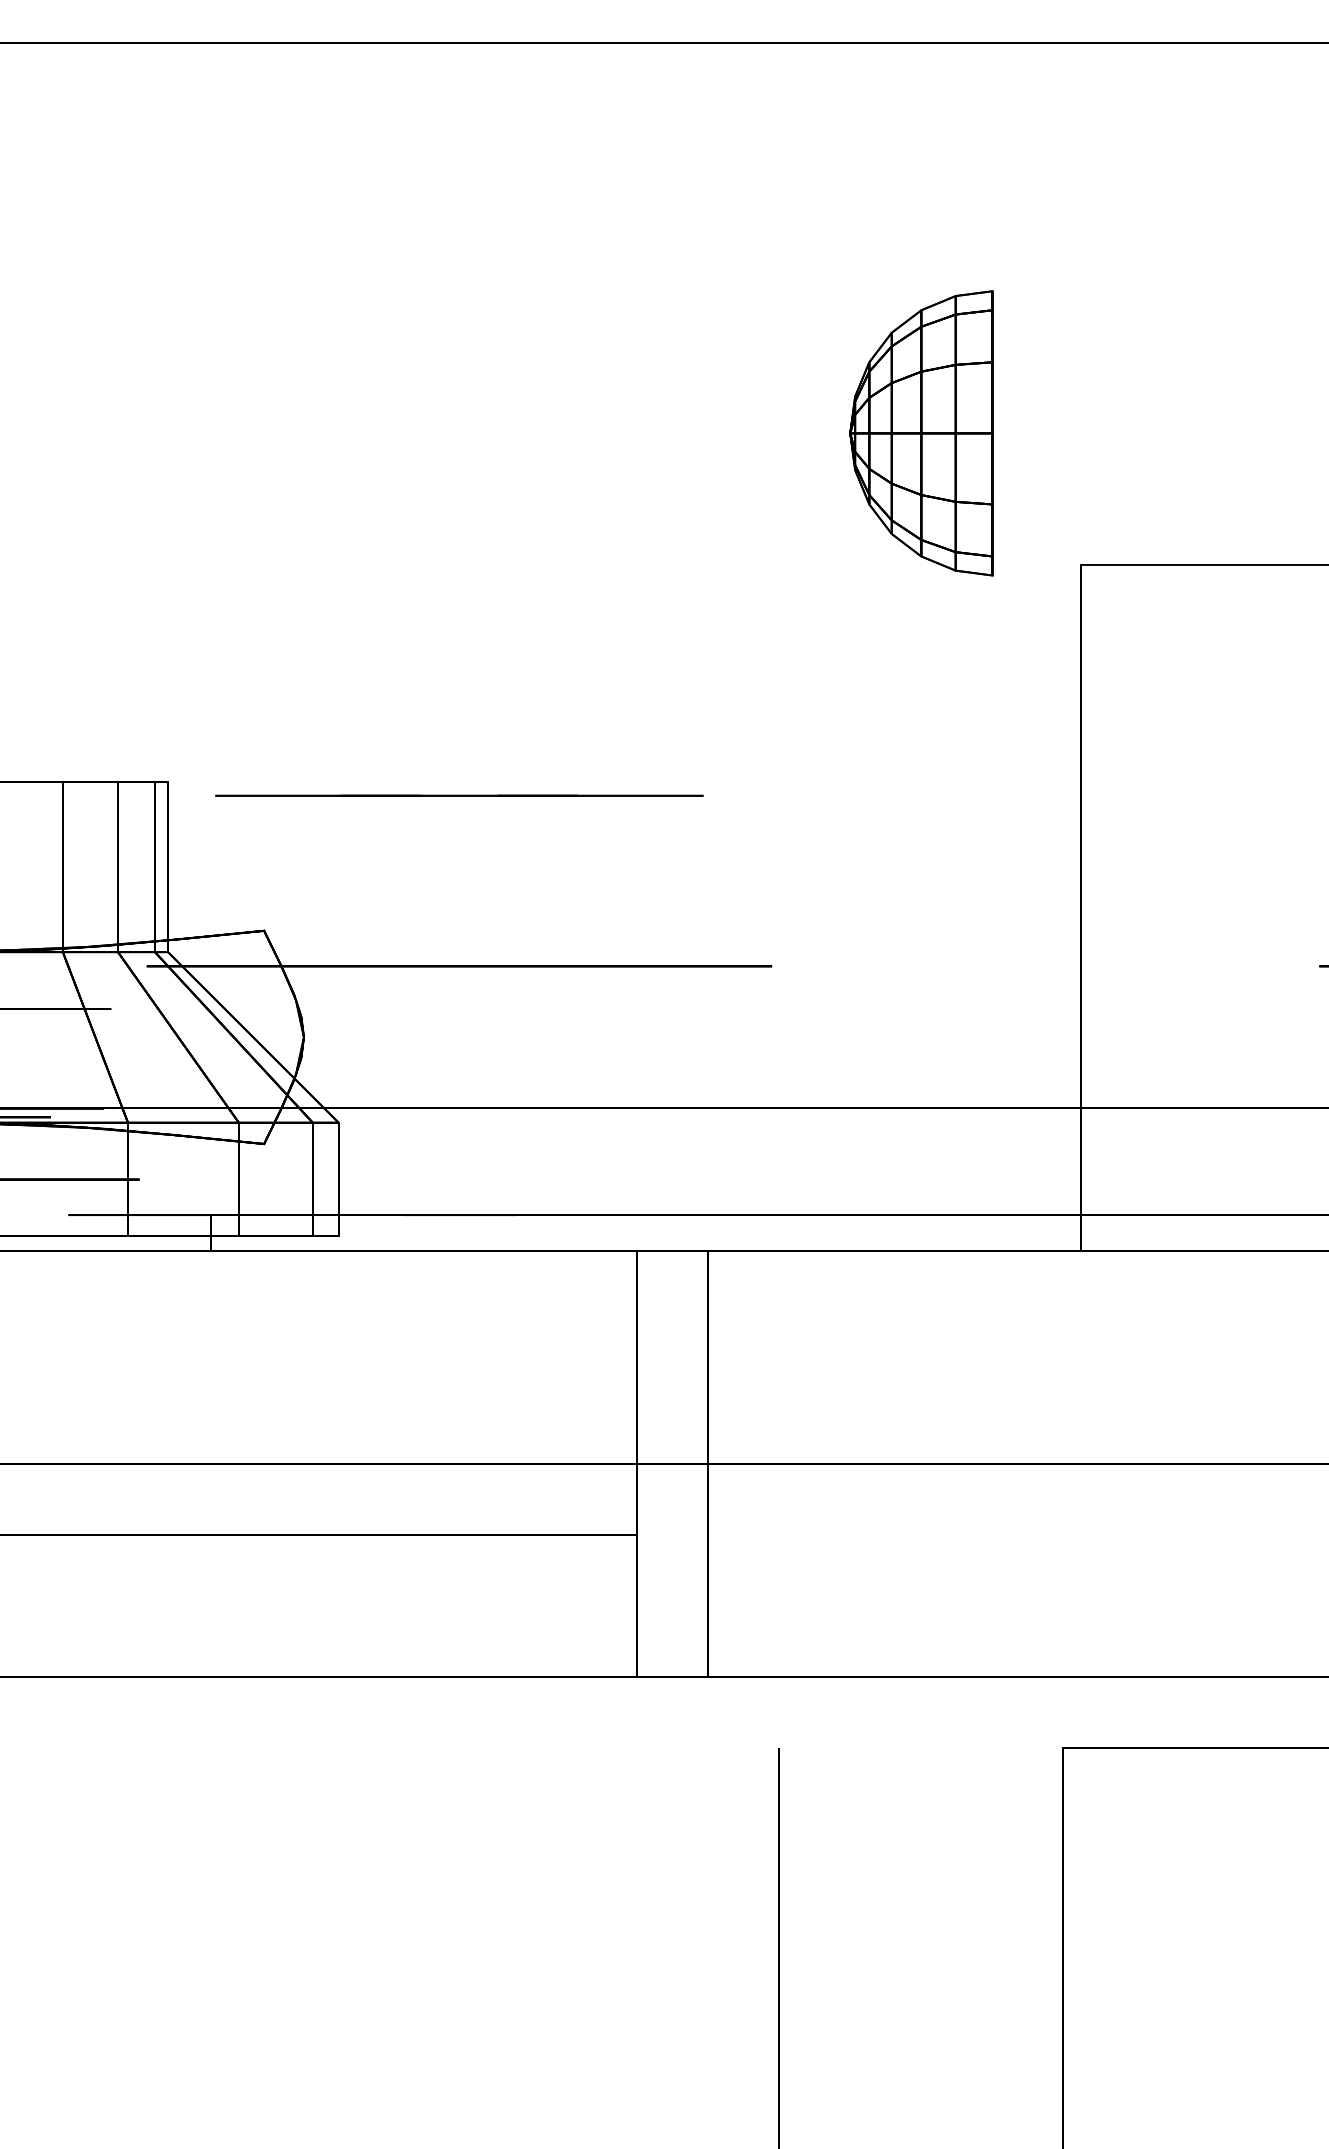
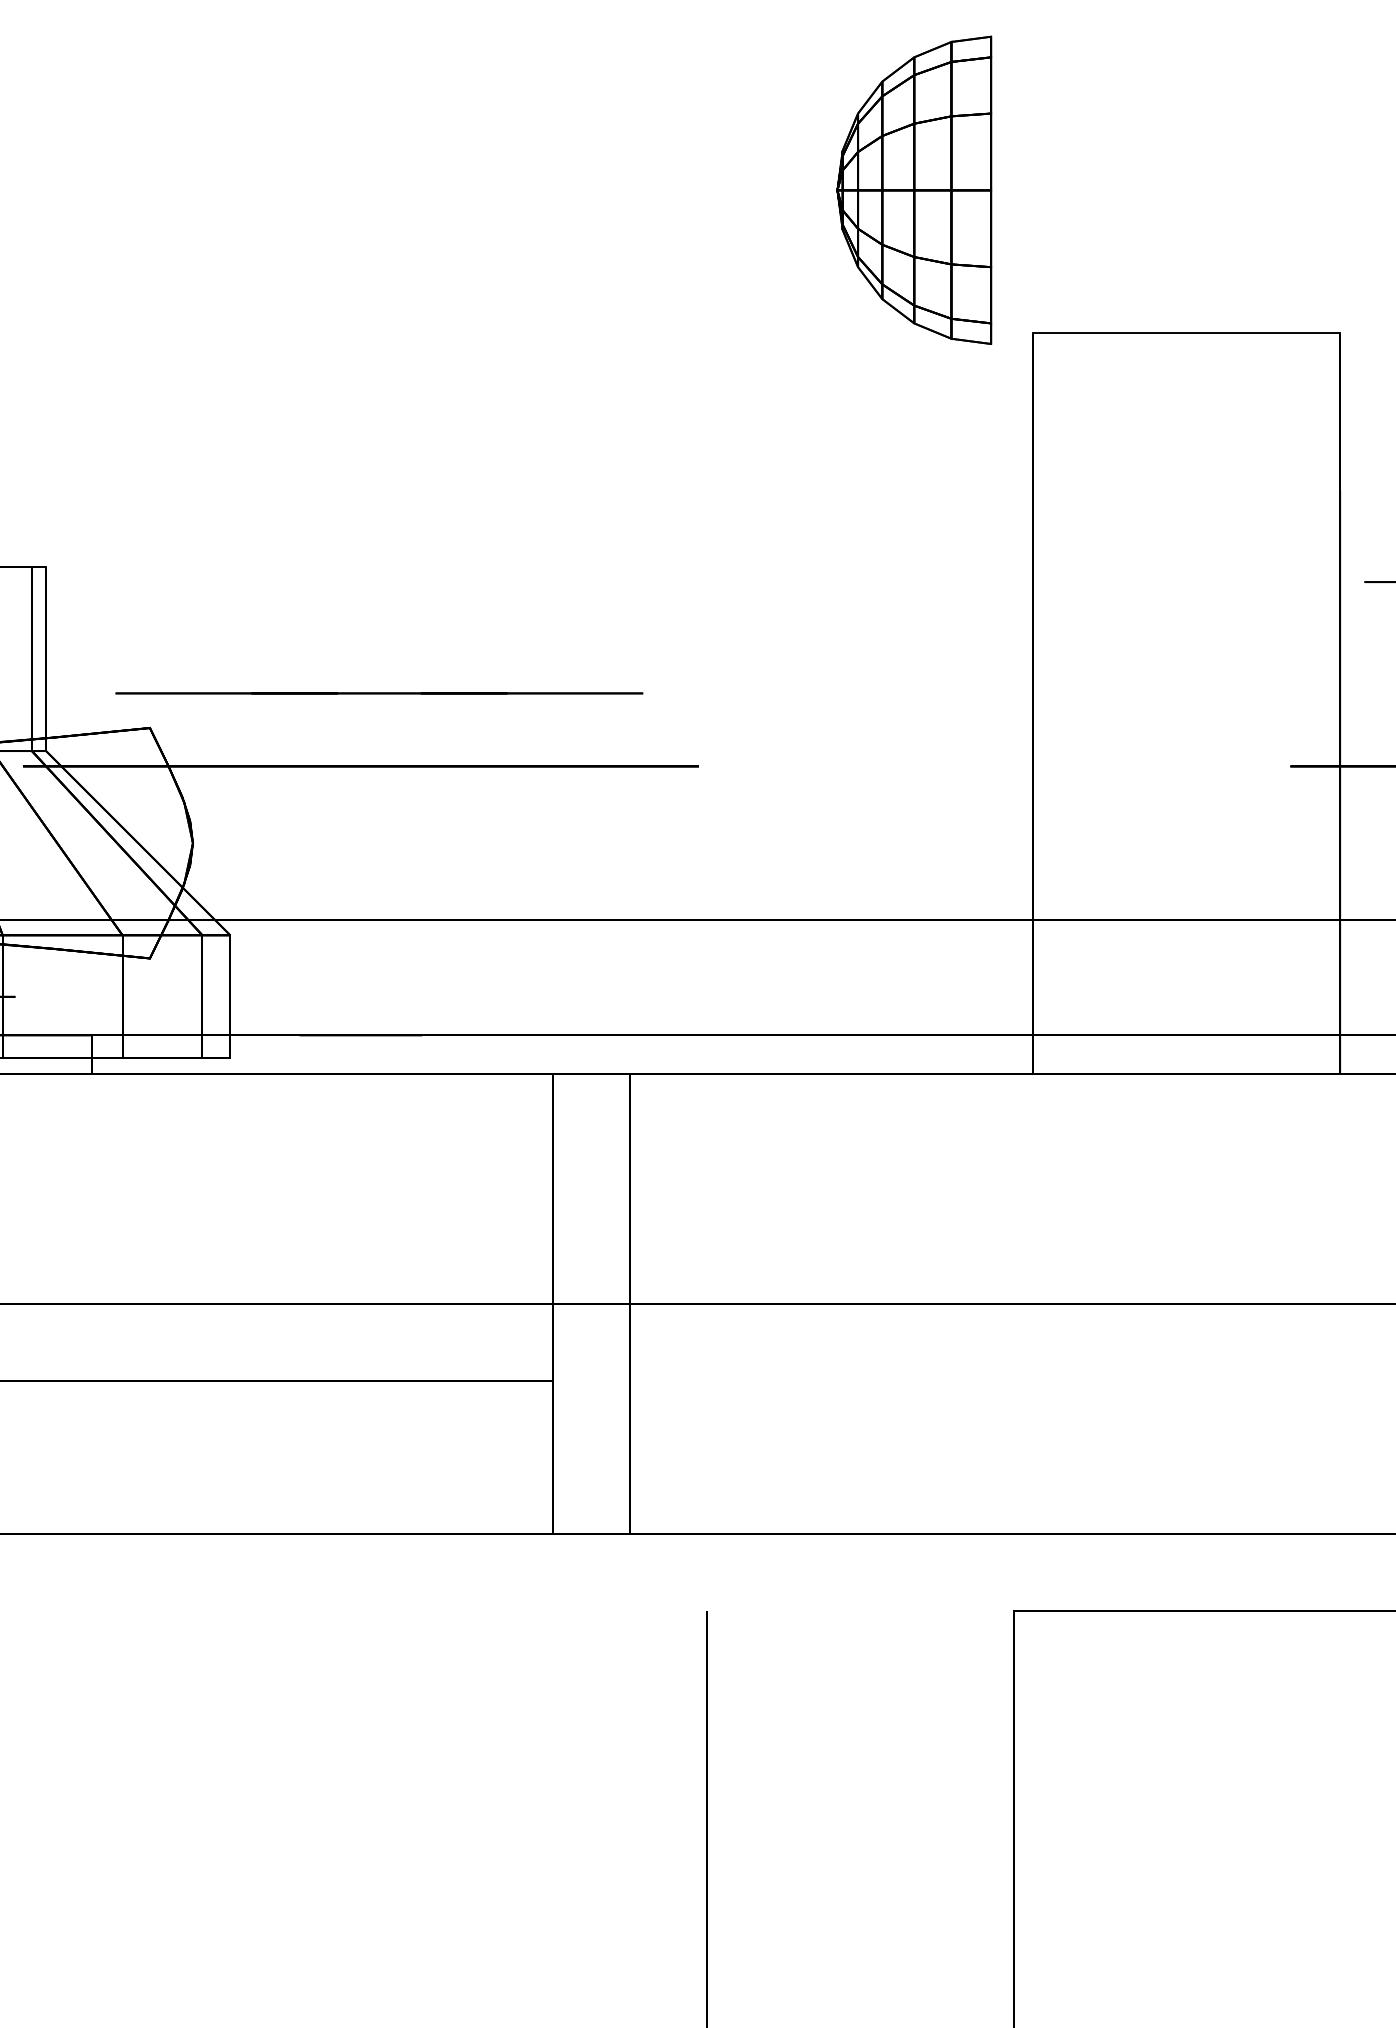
part: (921, 433) -> (914, 190), moved
line: (459, 795) -> (379, 693), moved

